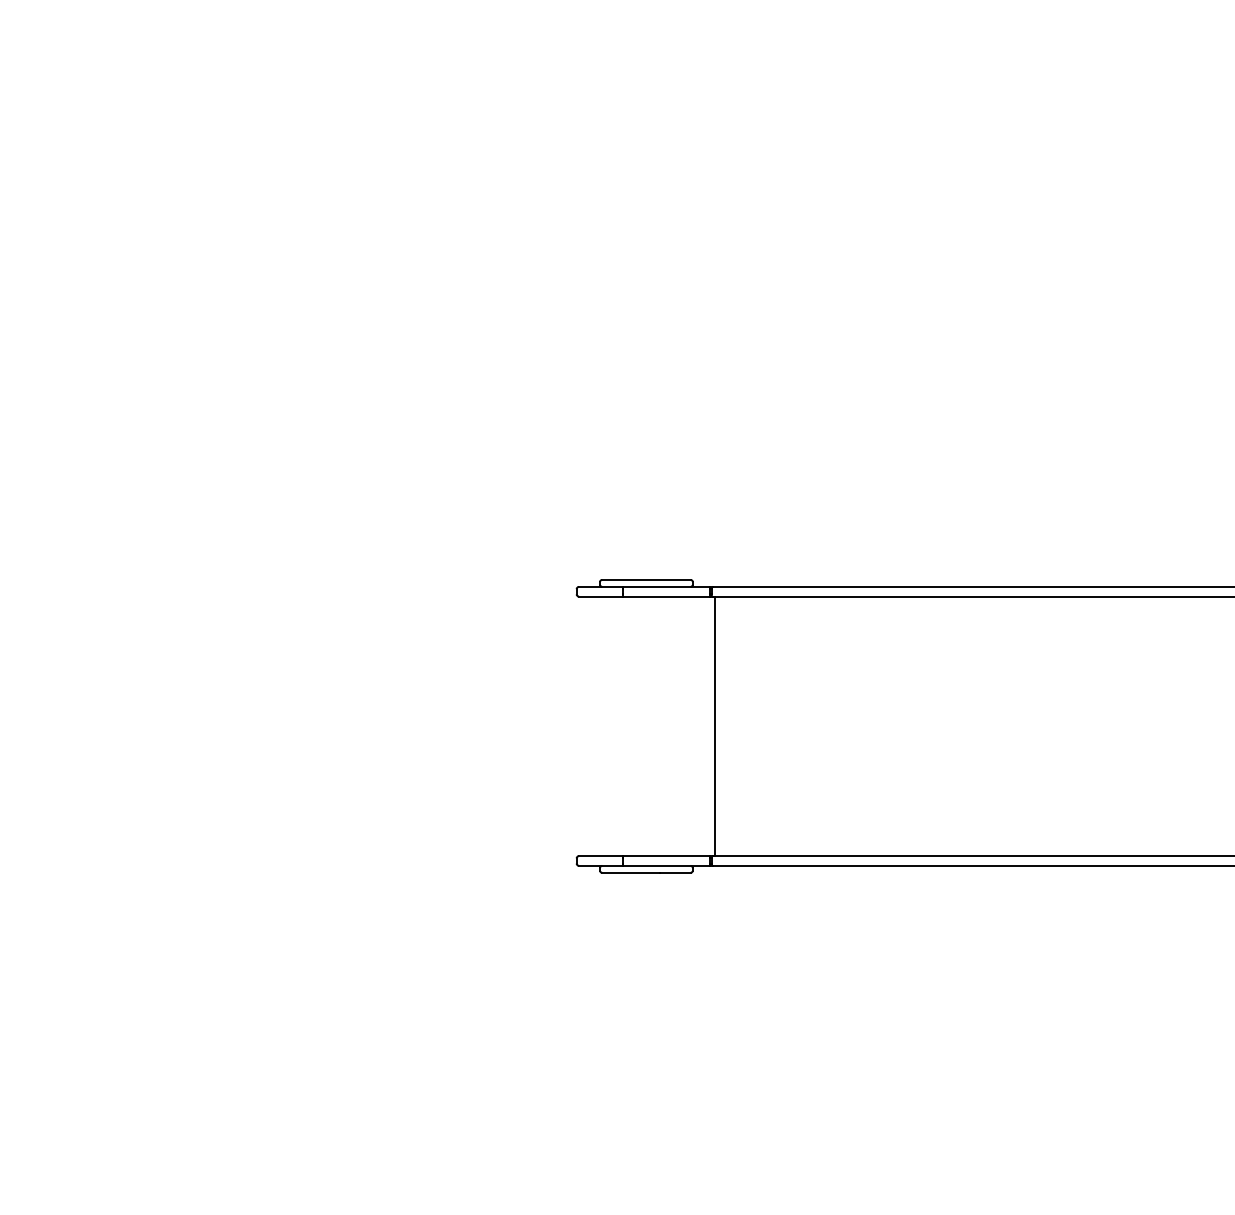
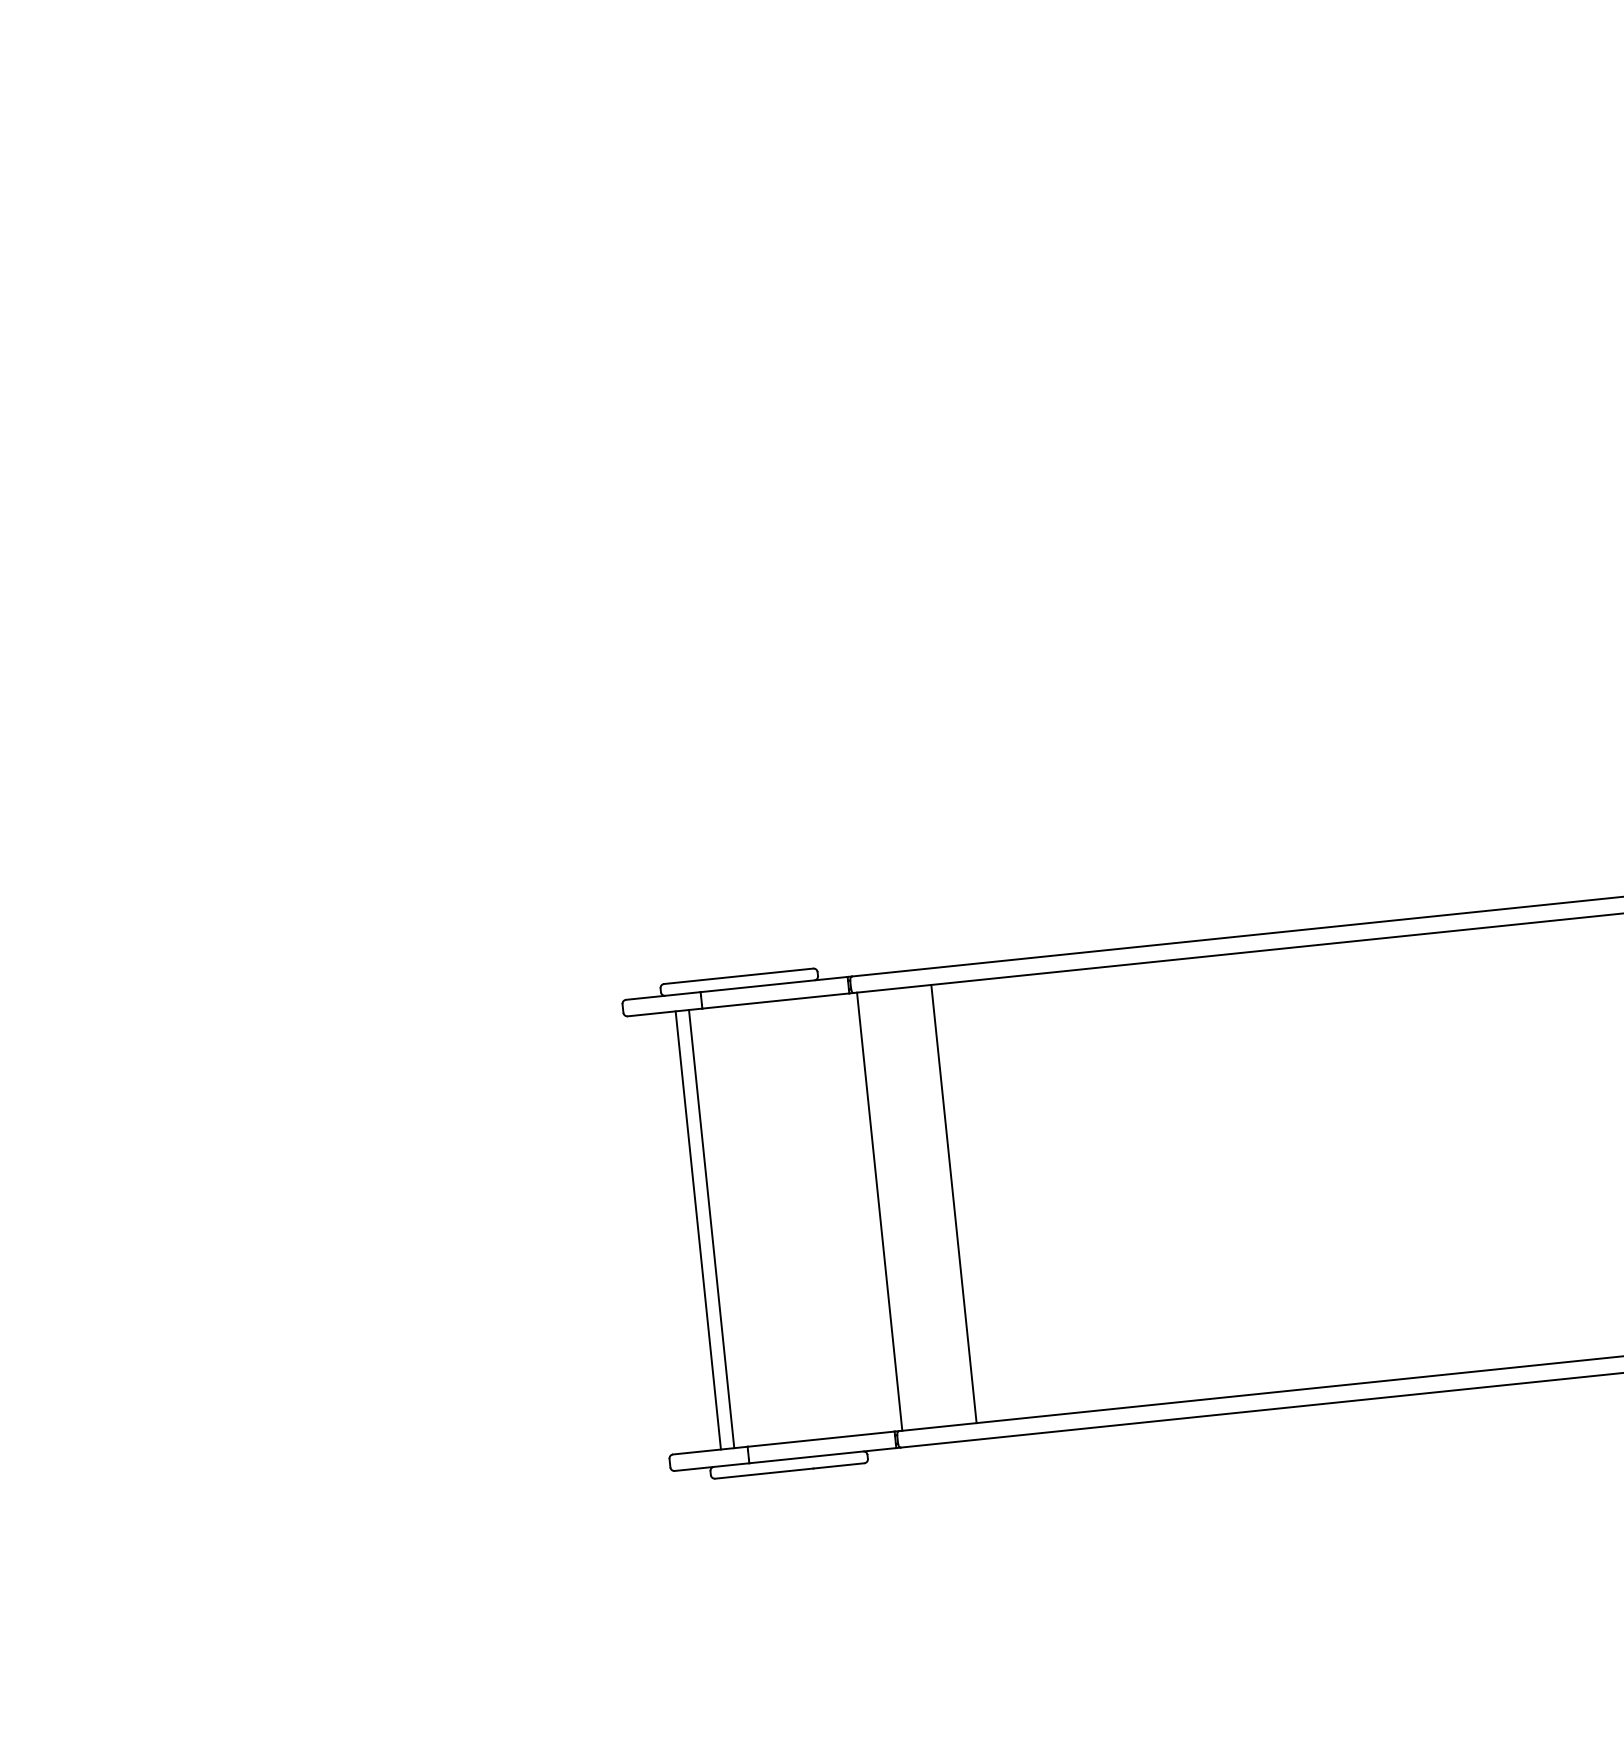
line: (607, 726) -> (698, 1230), added
line: (615, 726) -> (712, 1229), added
line: (758, 726) -> (953, 1204), added

